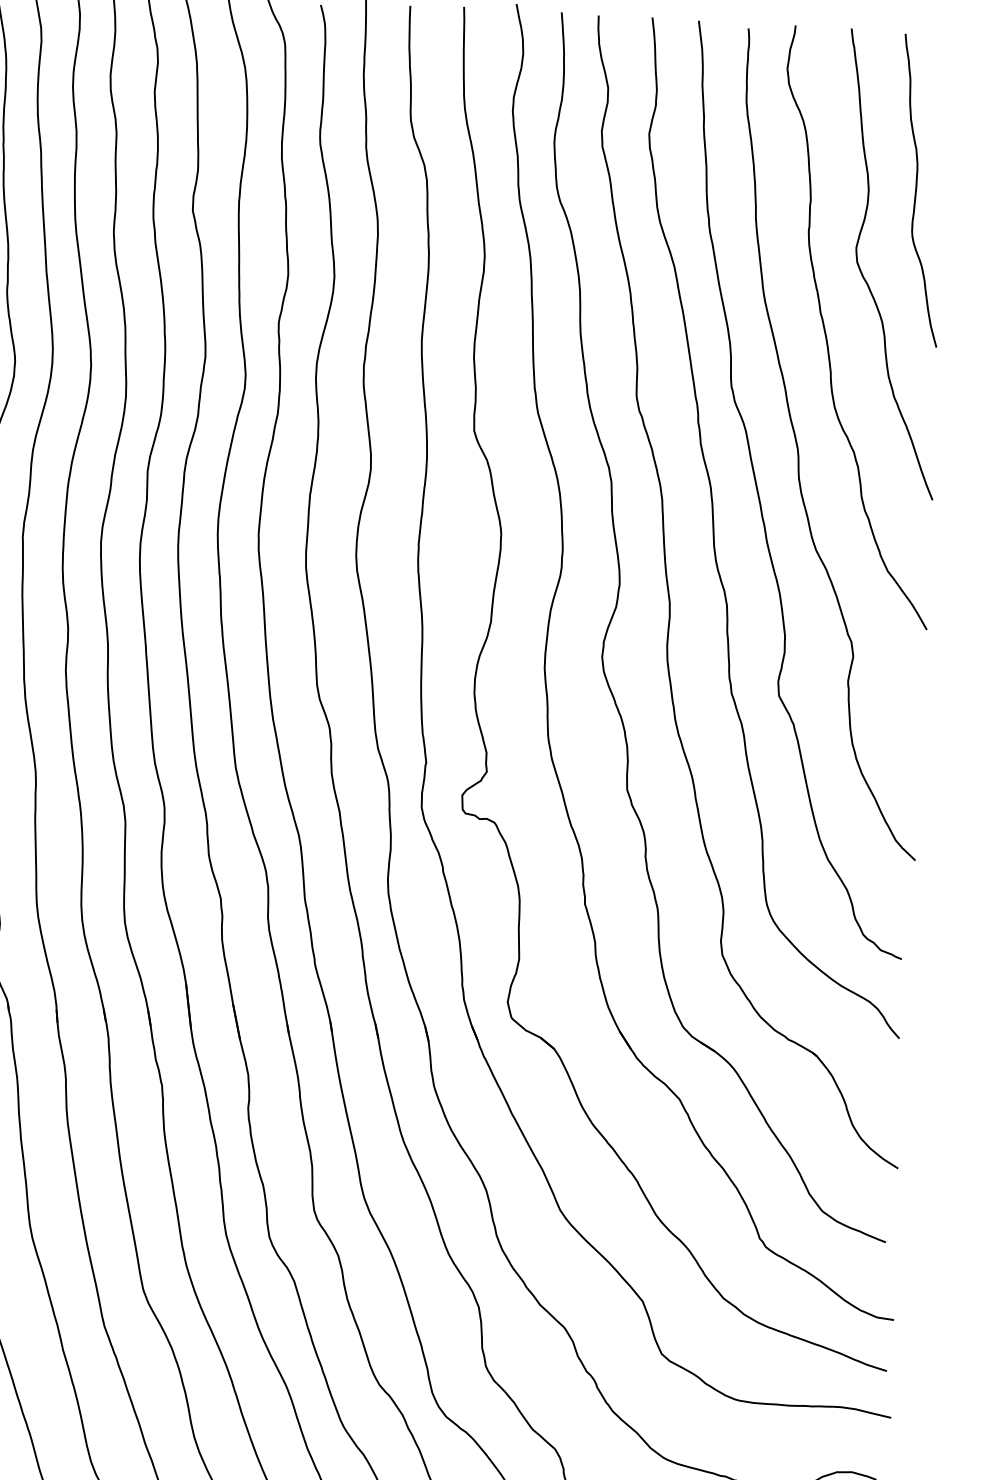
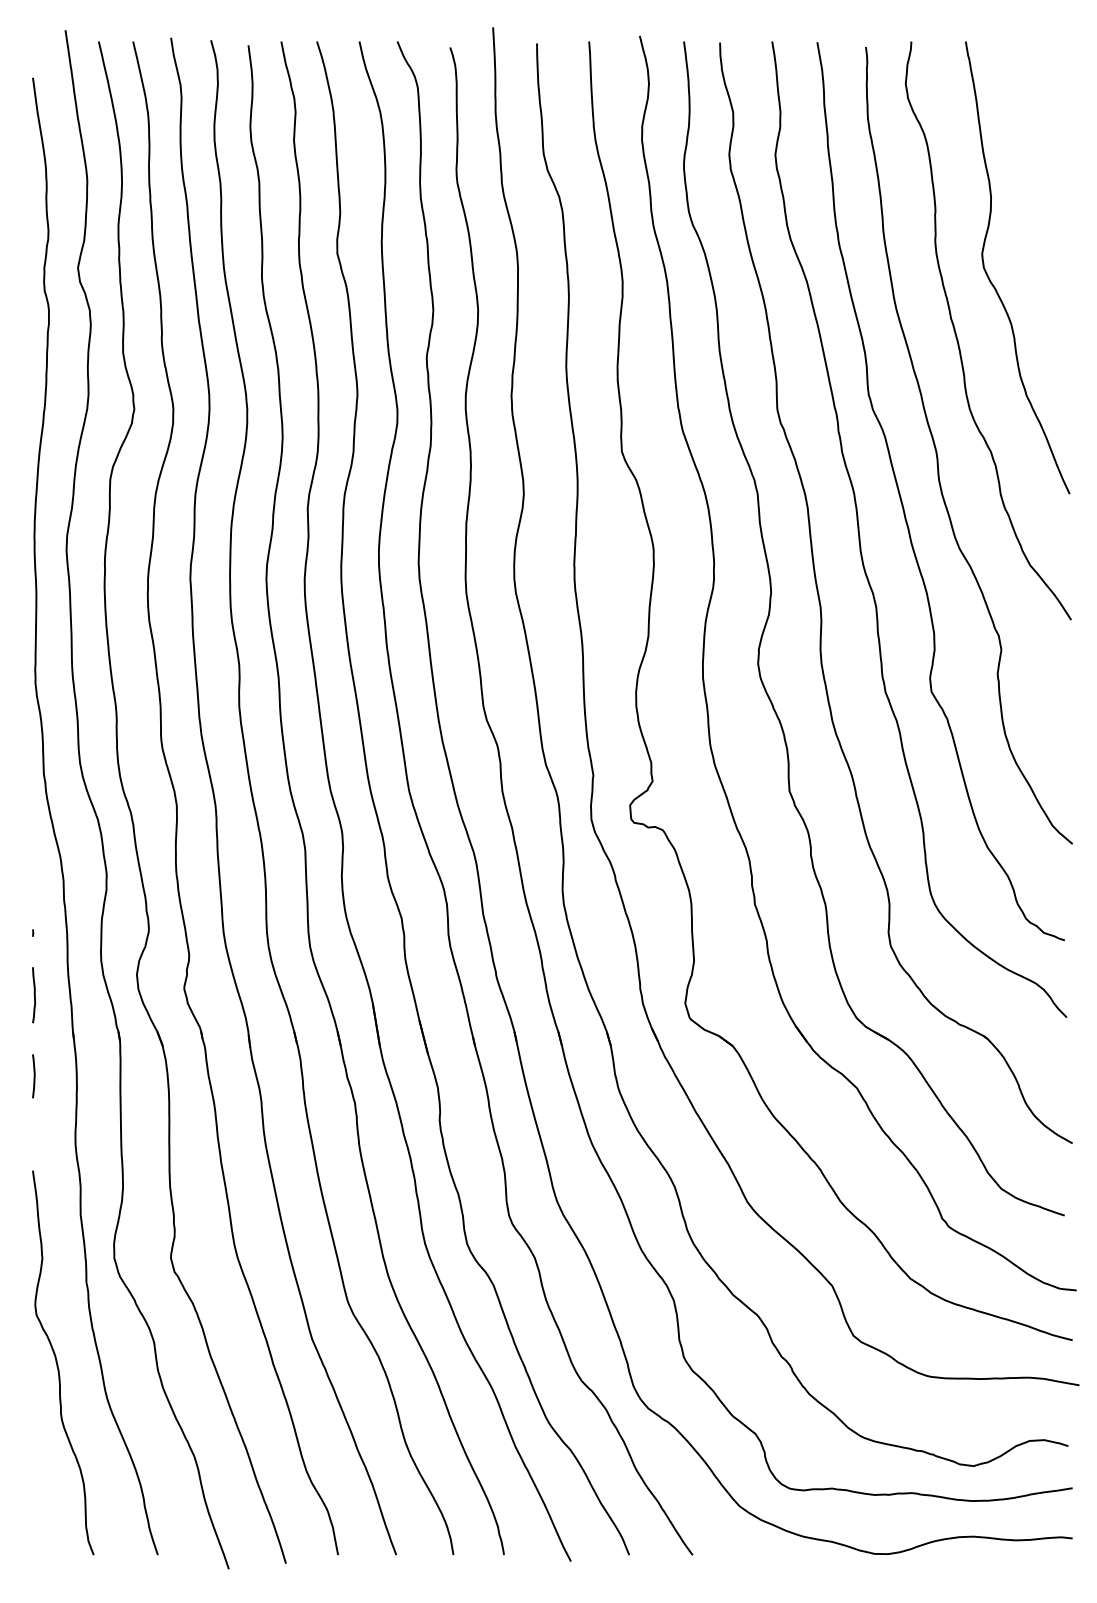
curve: (916, 190) -> (1037, 194), removed

